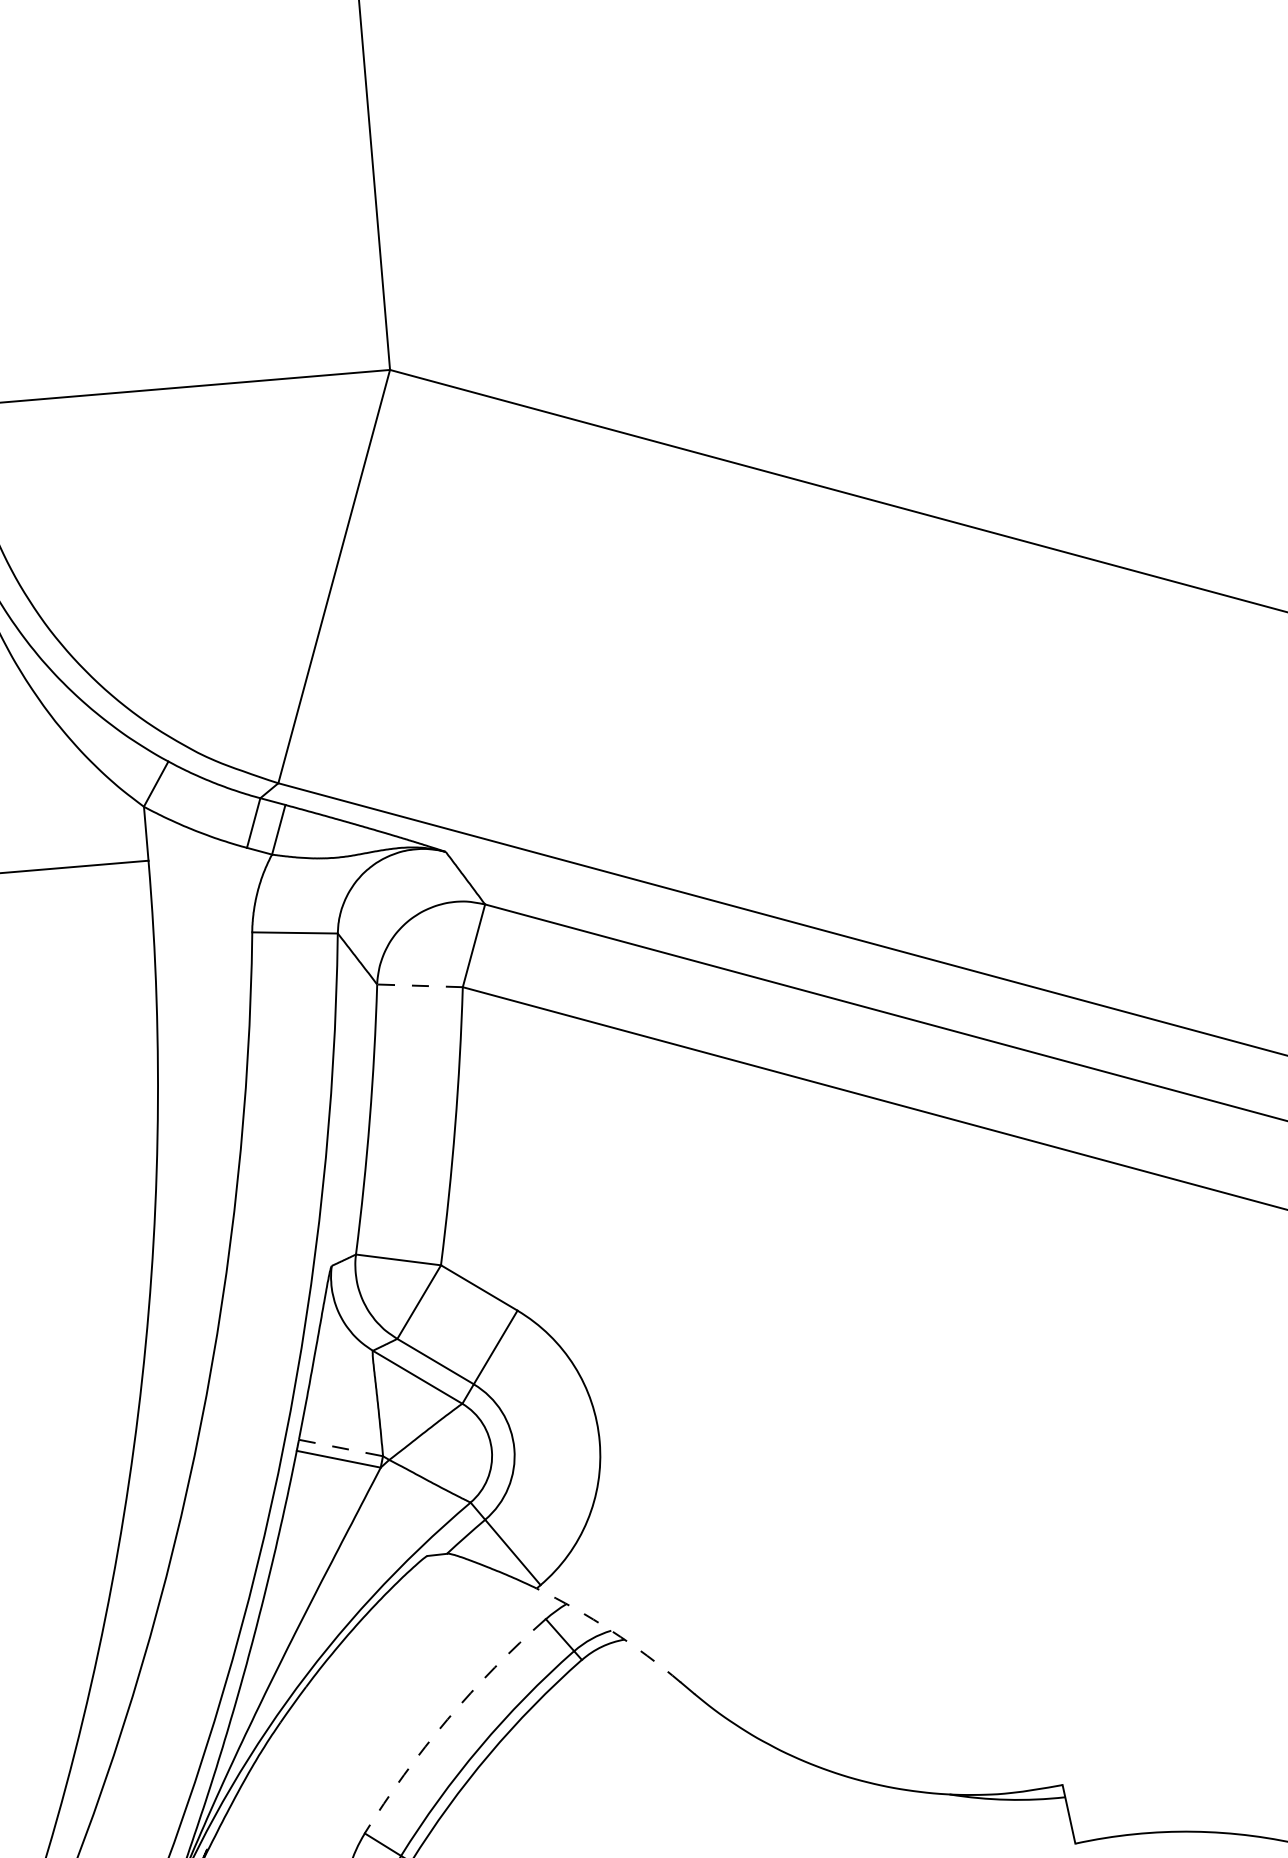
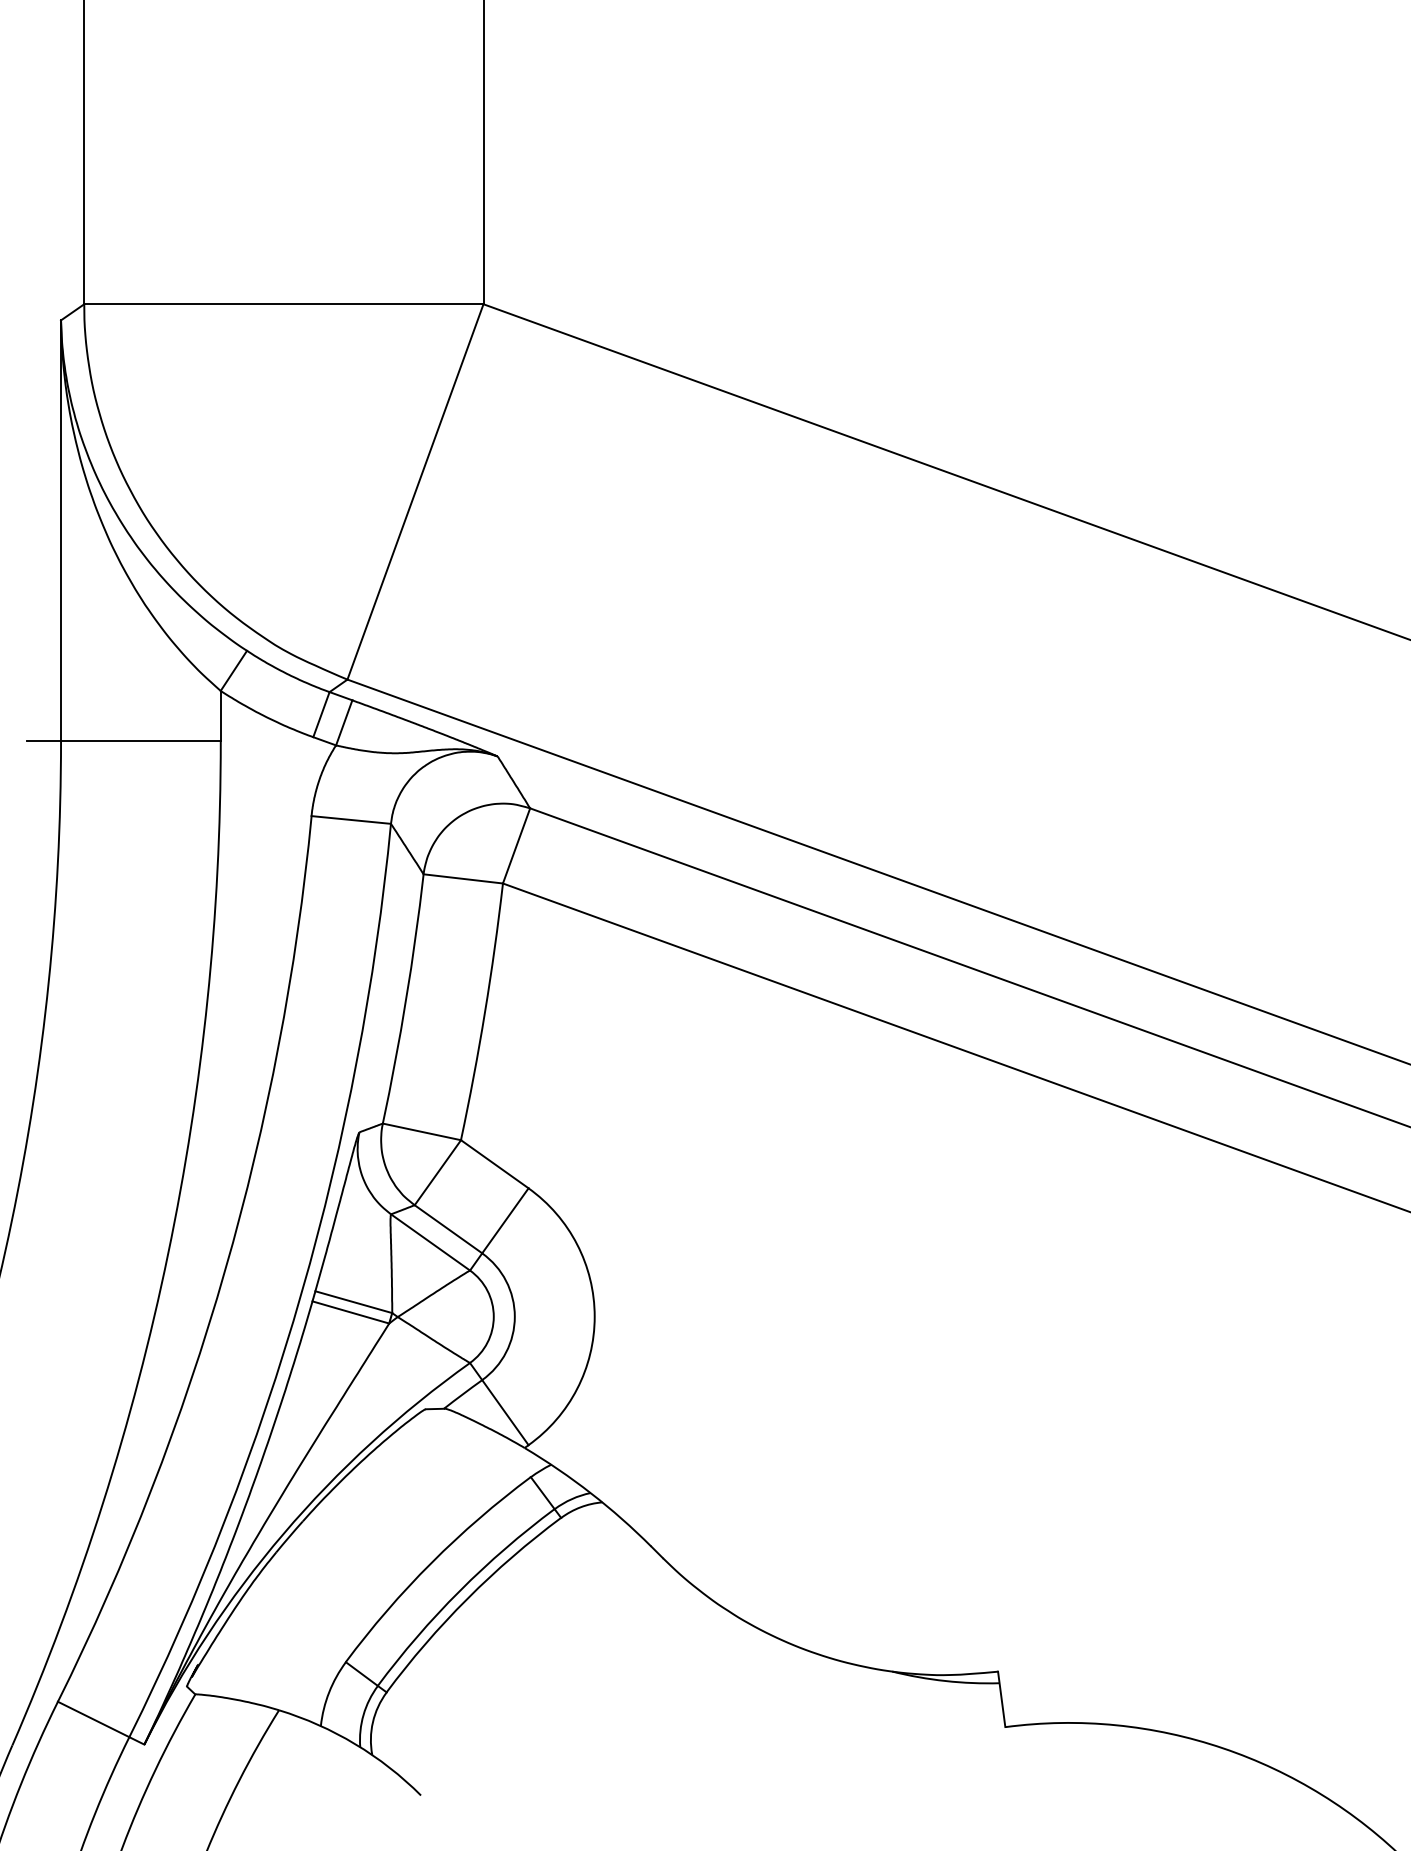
line: (420, 985) -> (463, 878), dashed -> solid
line: (340, 1448) -> (353, 1302), dashed -> solid
arc: (612, 1631) -> (591, 1493), dashed -> solid
arc: (447, 1719) -> (431, 1562), dashed -> solid

